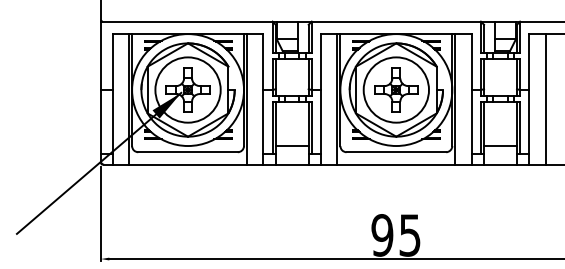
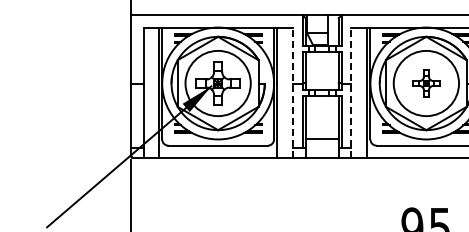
part: (396, 89) -> (426, 82), size x0.6
line: (263, 98) -> (293, 91), solid -> dashed
line: (321, 98) -> (351, 91), solid -> dashed

